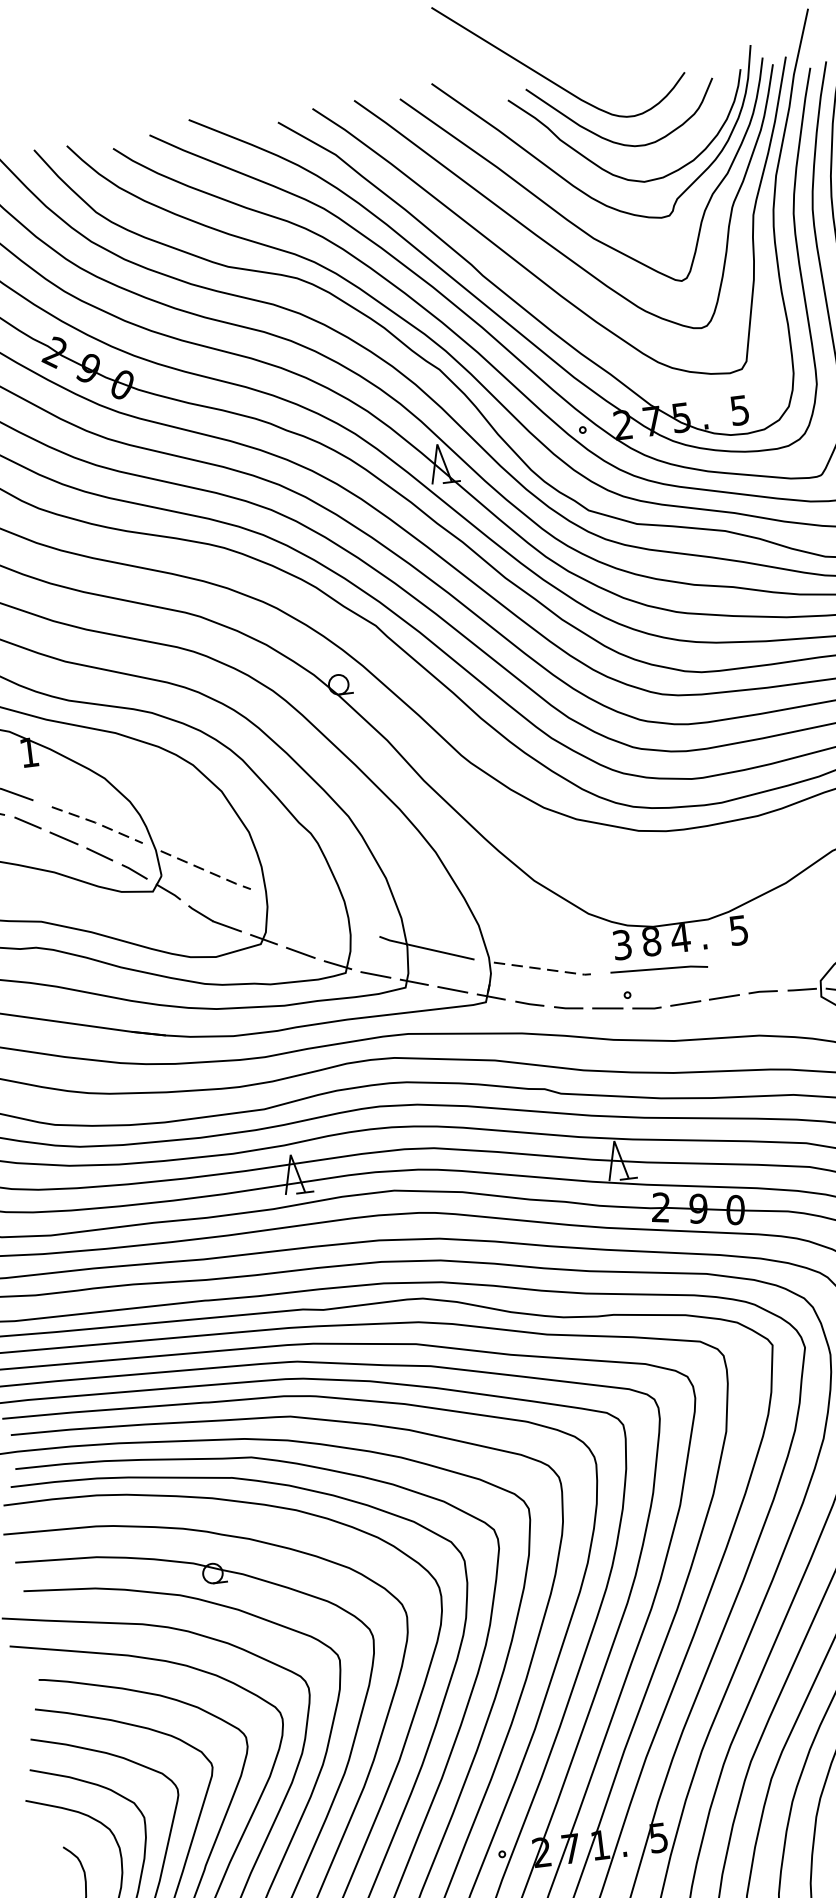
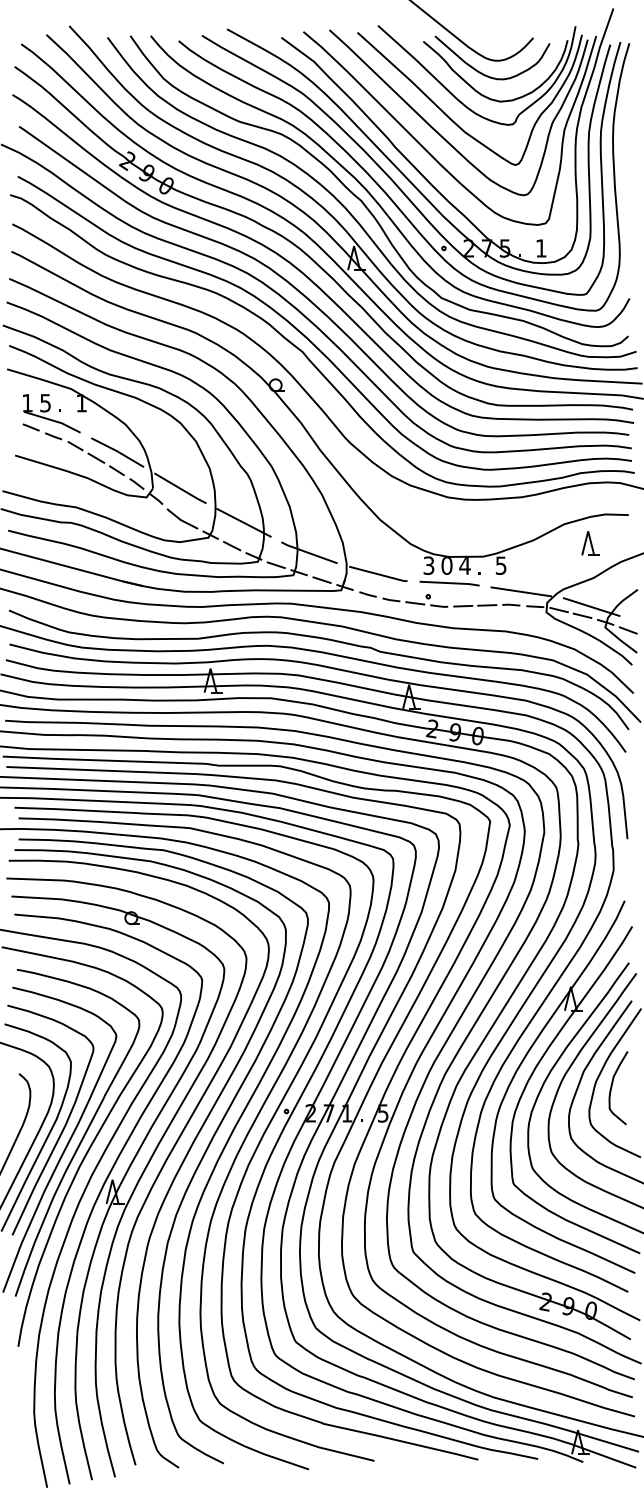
text: (740, 410) -> (541, 248), 5 -> 1
line: (96, 823) -> (117, 451), dashed -> solid
line: (205, 870) -> (180, 488), dashed -> solid
line: (314, 912) -> (243, 522), added
text: (650, 941) -> (446, 565), 8 -> 0
line: (776, 967) -> (521, 591), added
line: (542, 969) -> (378, 574), dashed -> solid

